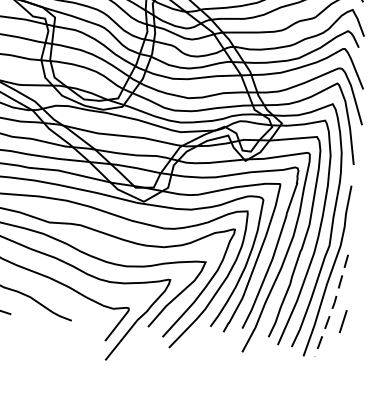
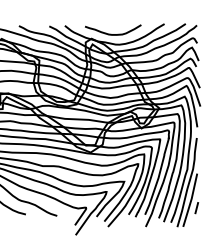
line: (333, 306) -> (191, 200), dashed -> solid

